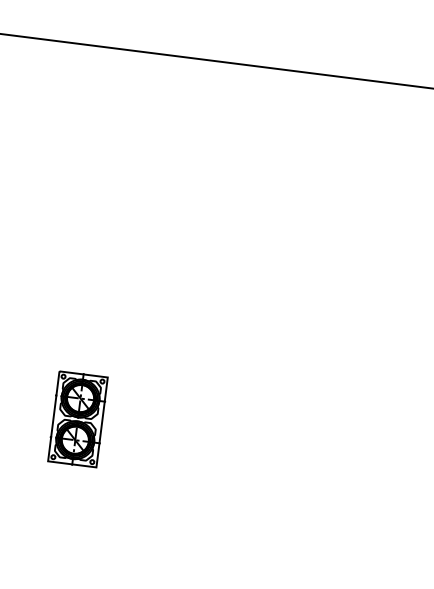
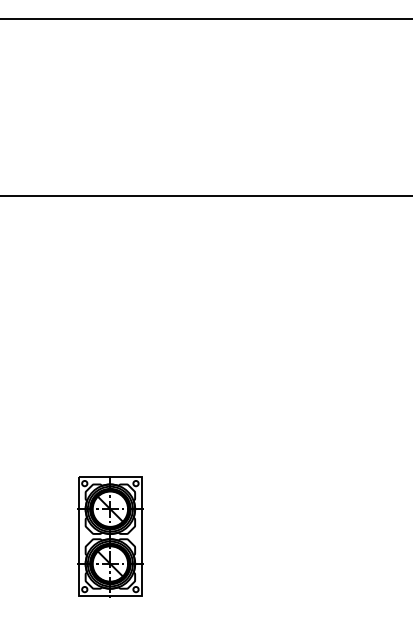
part: (78, 419) -> (110, 536), size x1.43

